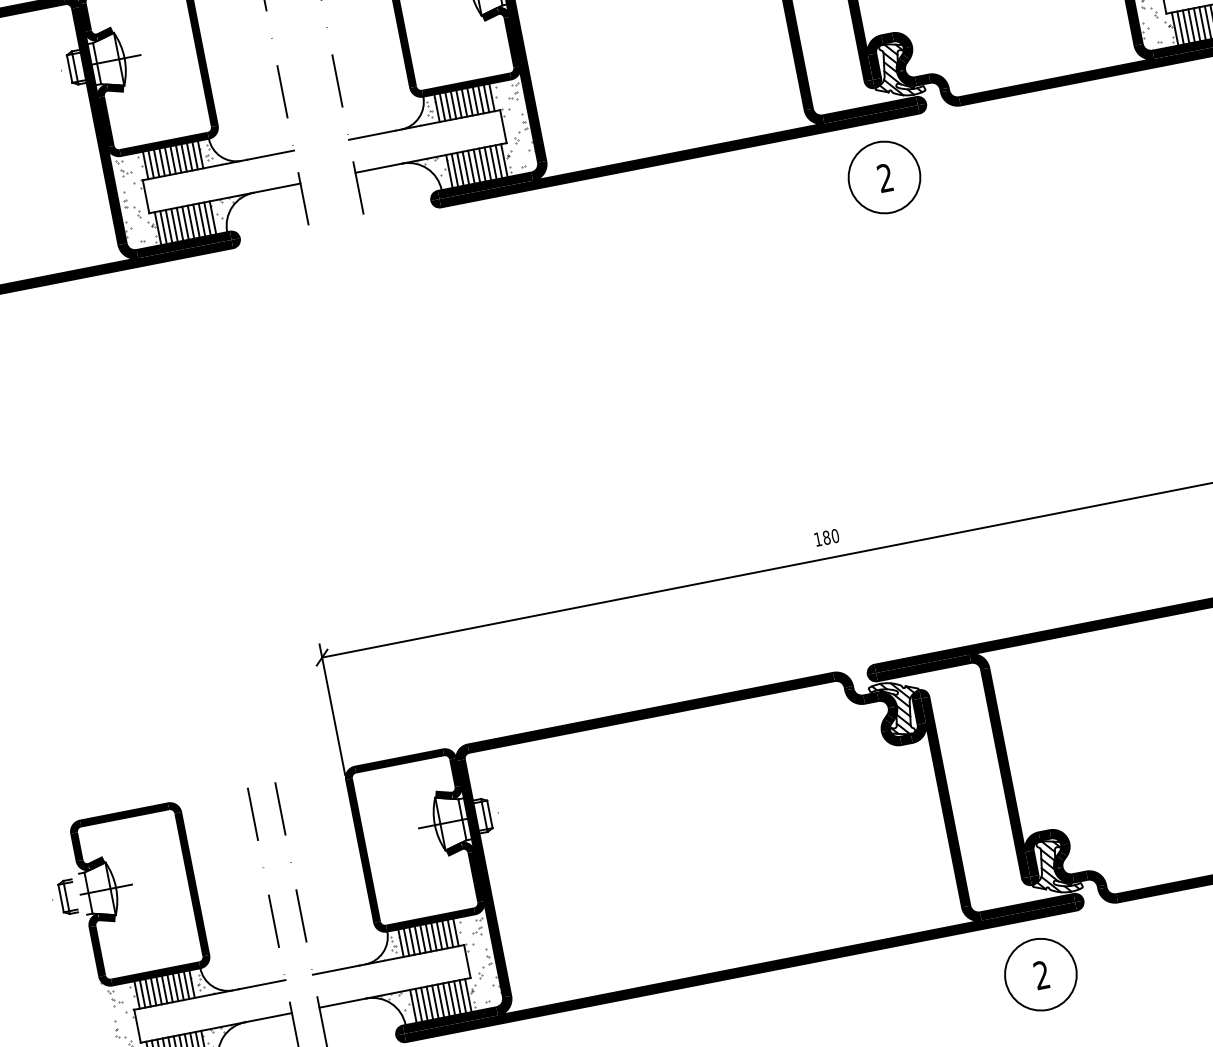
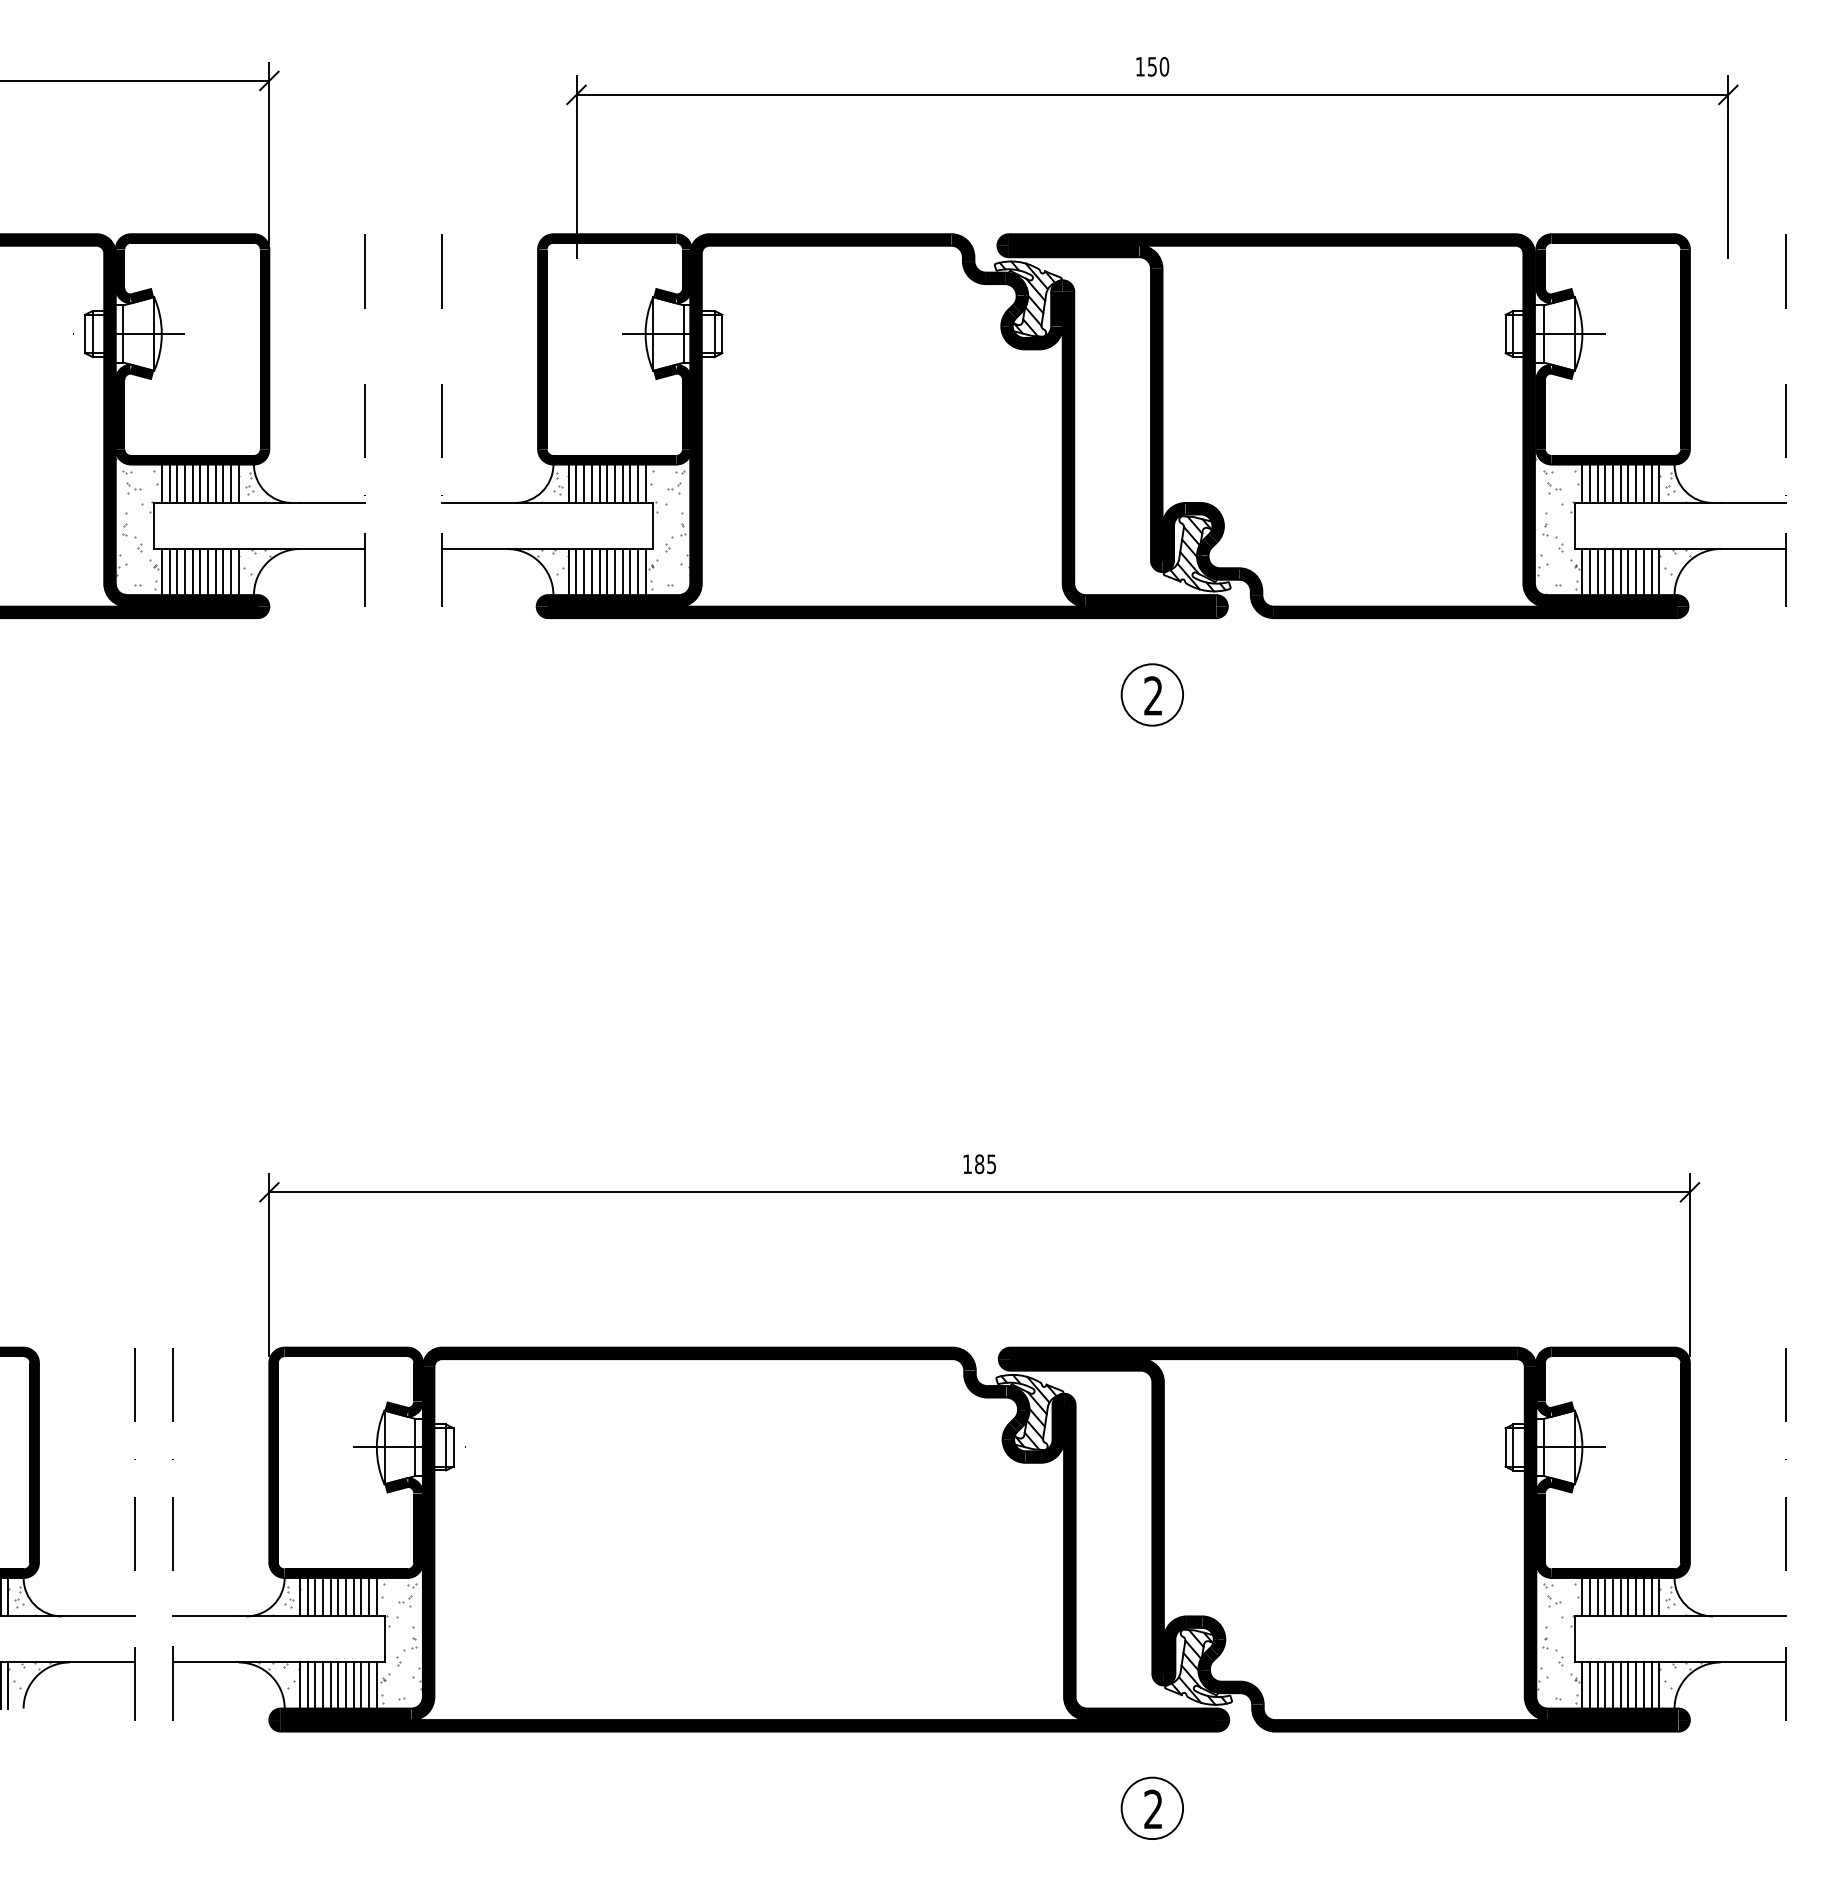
circle: (884, 177) -> (1152, 694), size x0.62
text: (835, 536) -> (991, 1164), 180 -> 185
circle: (1040, 974) -> (1152, 1808), size x0.62

